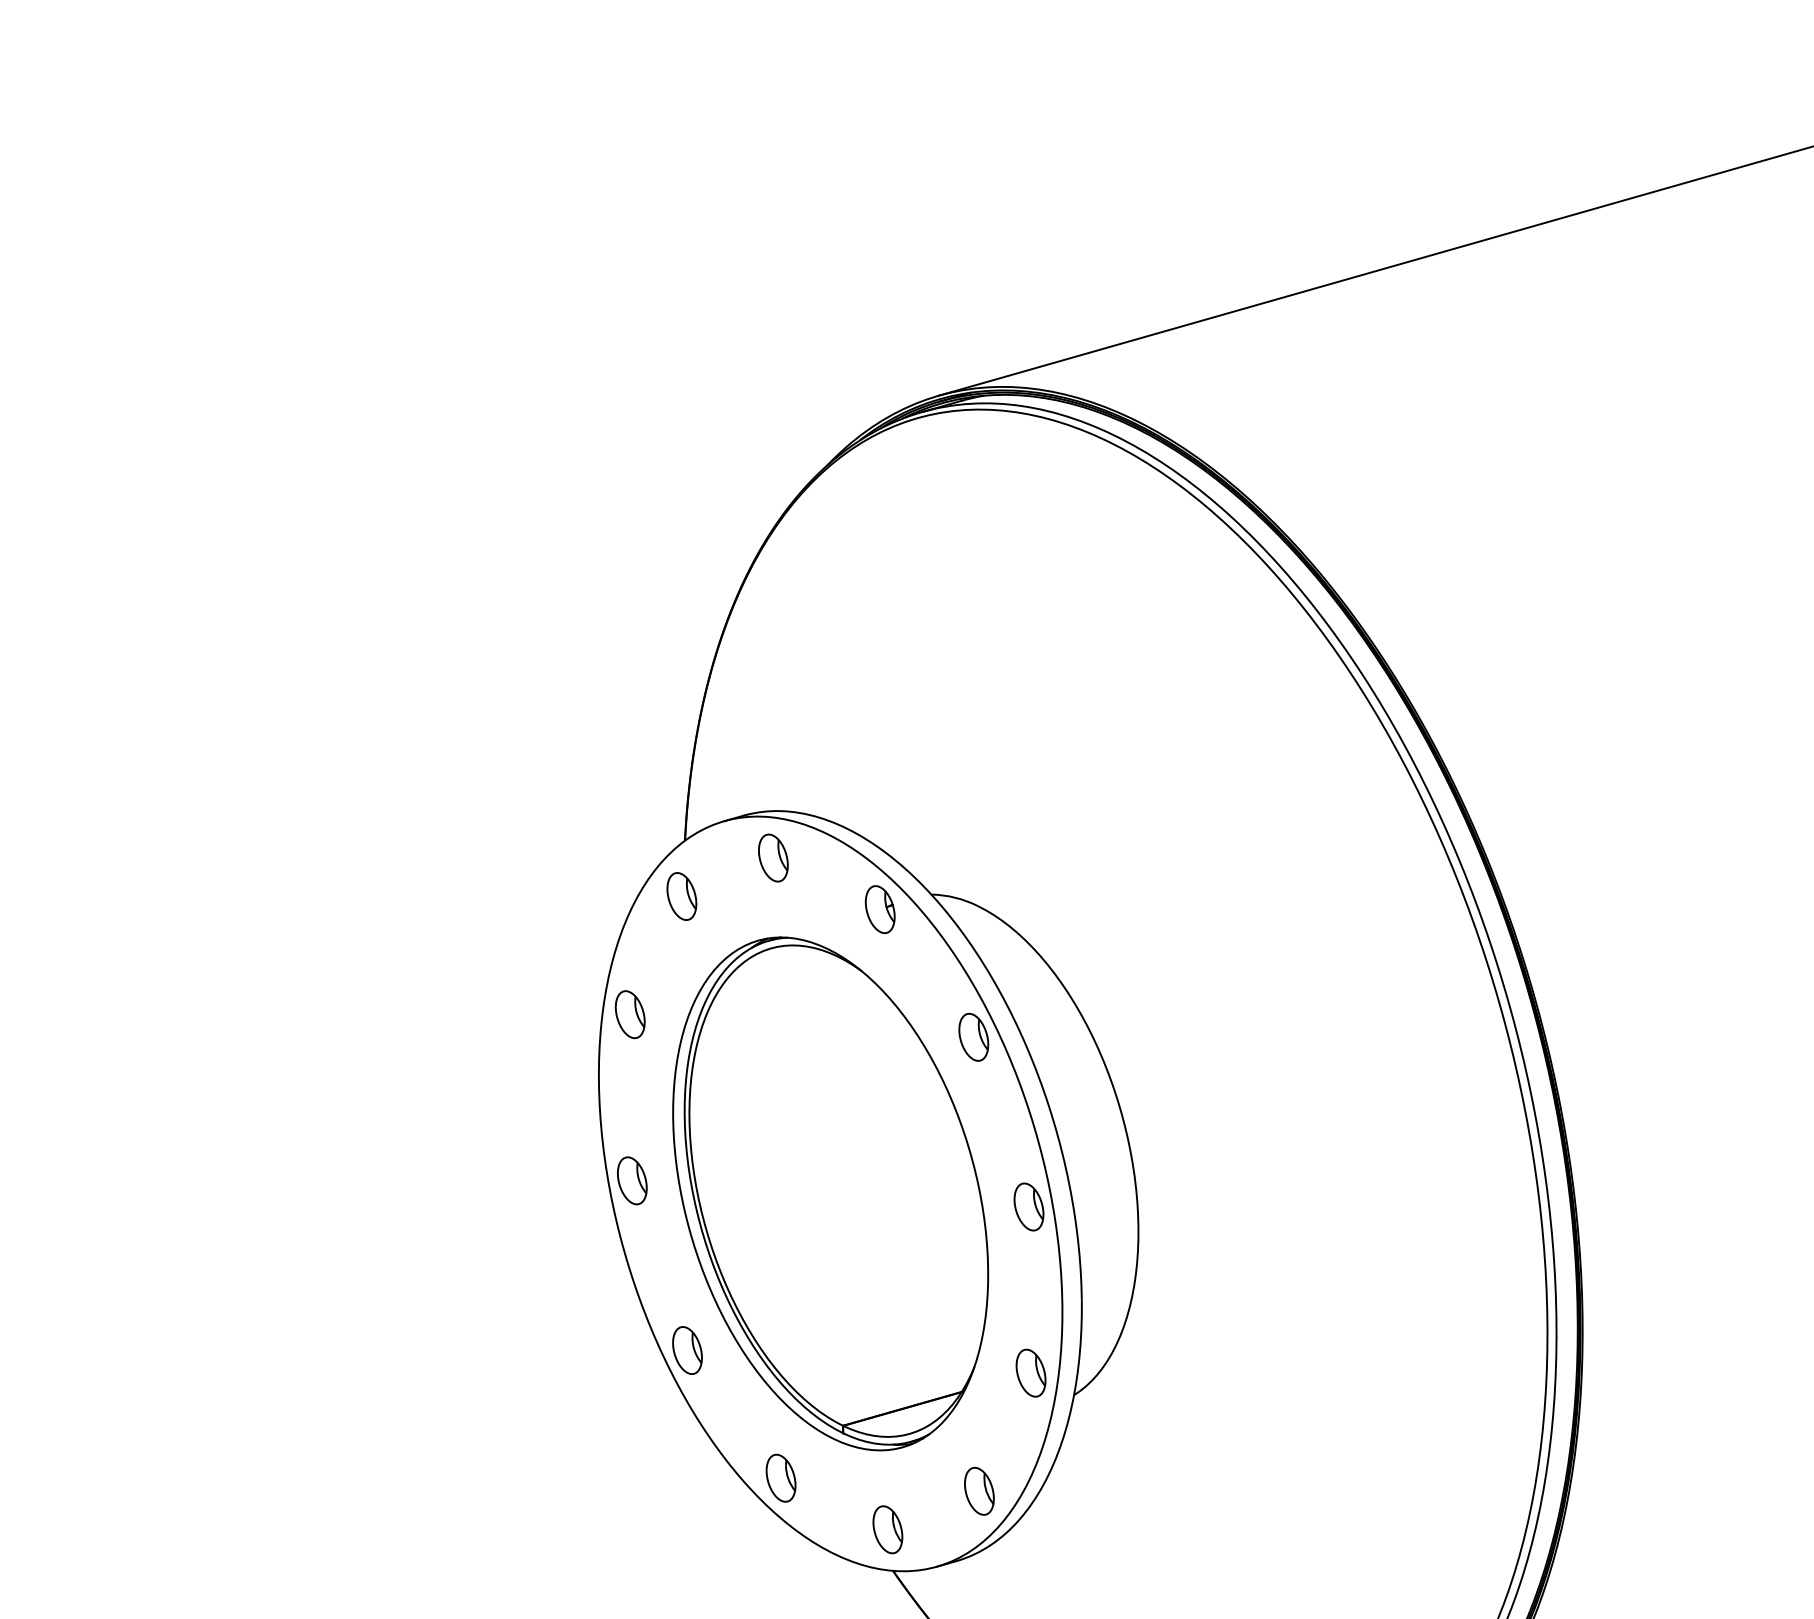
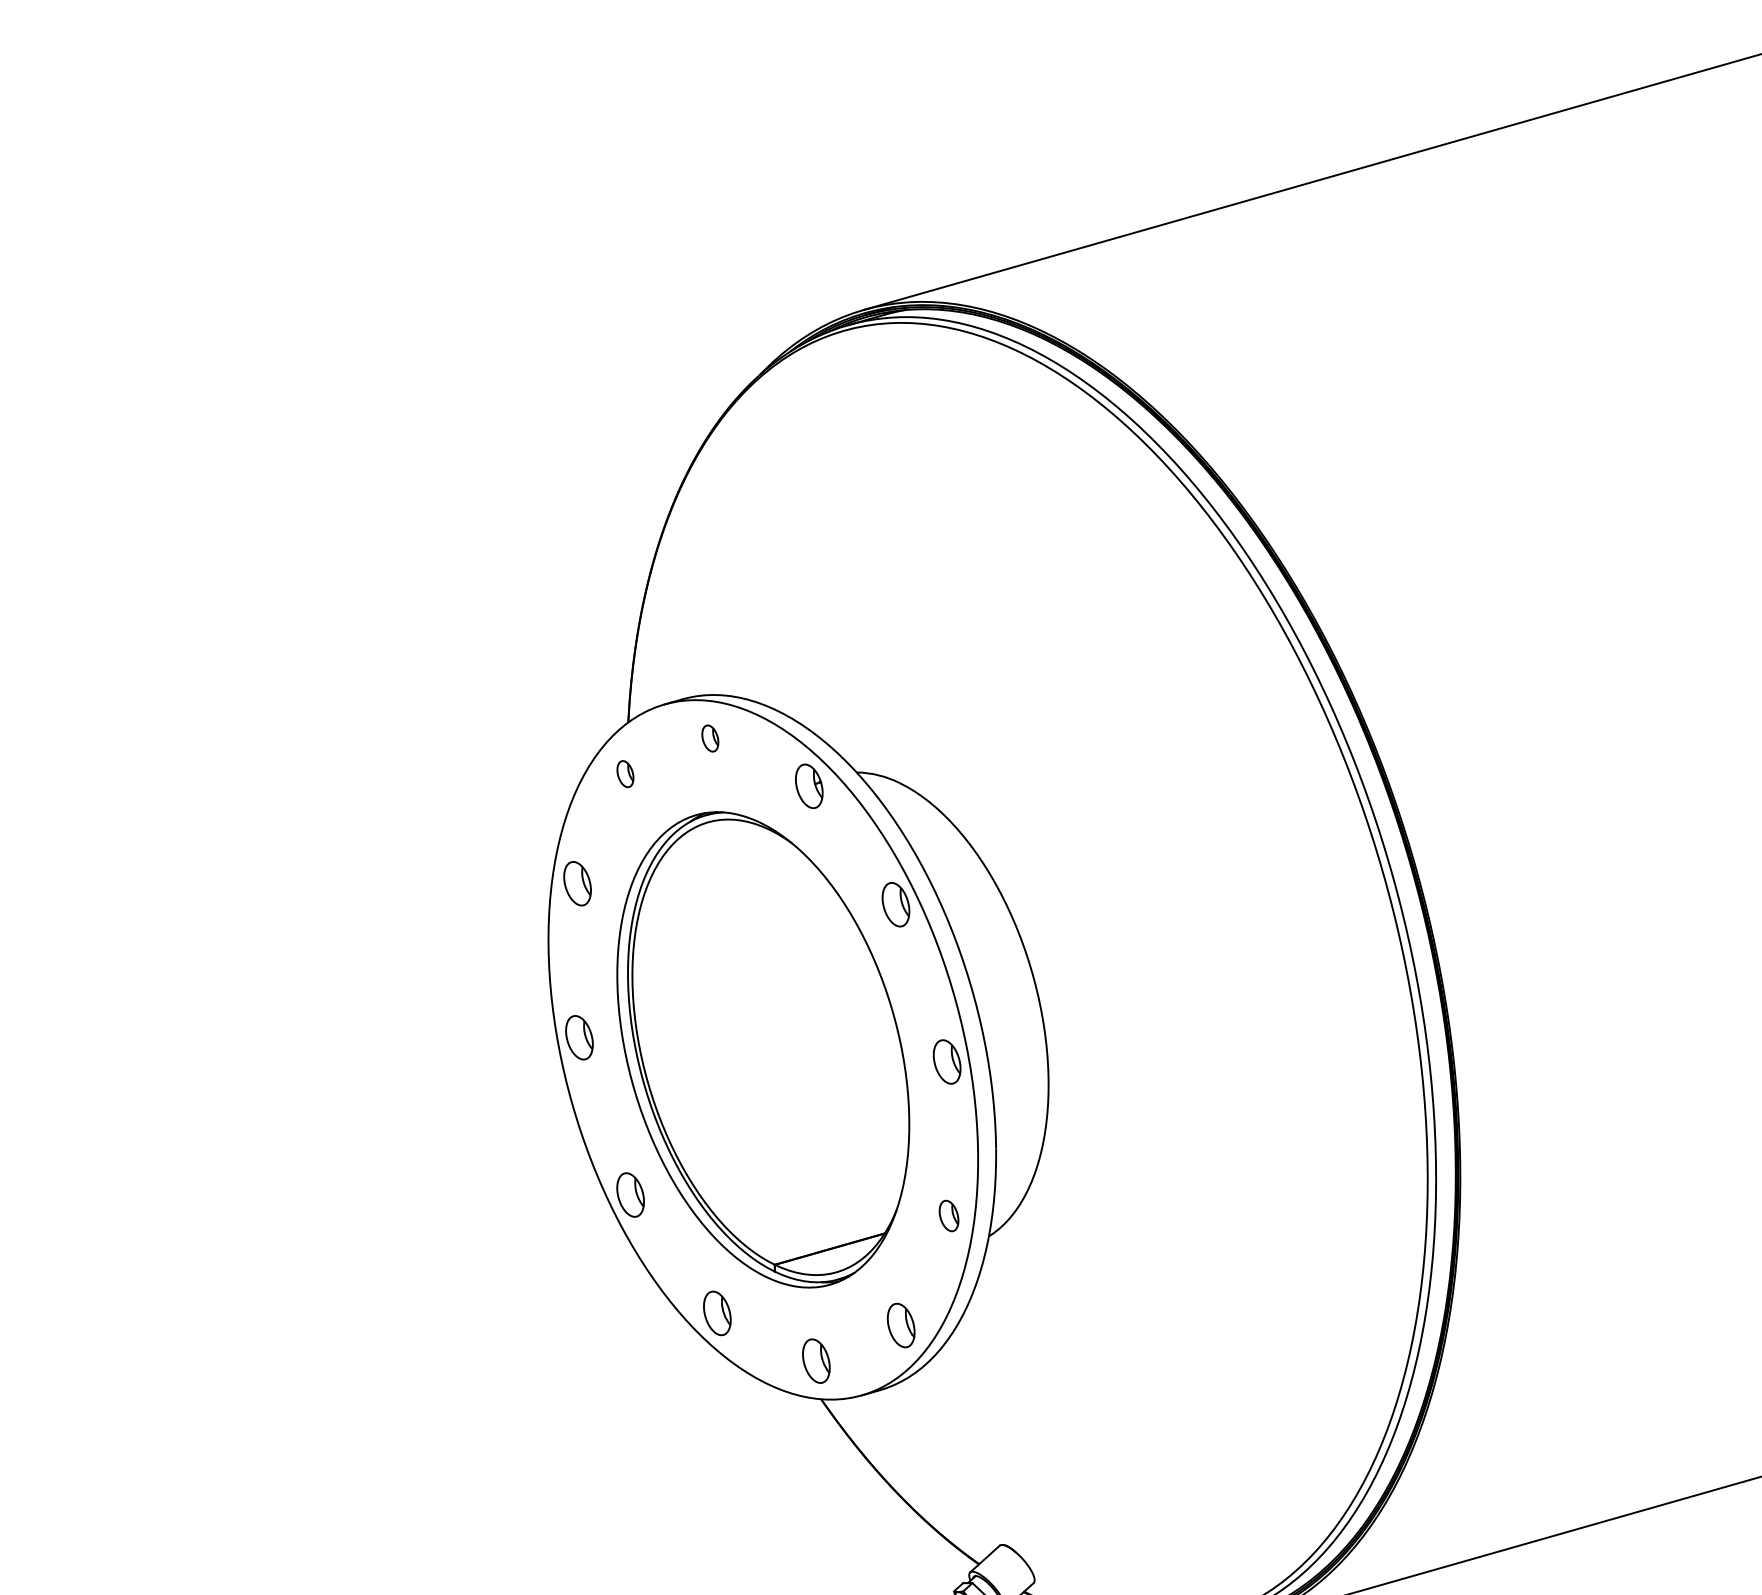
part: (773, 857) -> (710, 738), size x0.6
part: (681, 895) -> (625, 773), size x0.6
part: (1030, 1372) -> (948, 1215), size x0.7

